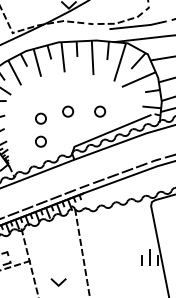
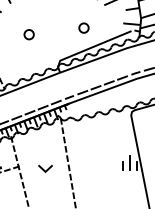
circle: (68, 111) -> (54, 27), removed
circle: (40, 141) -> (28, 55), removed
line: (57, 283) -> (44, 169), moved

